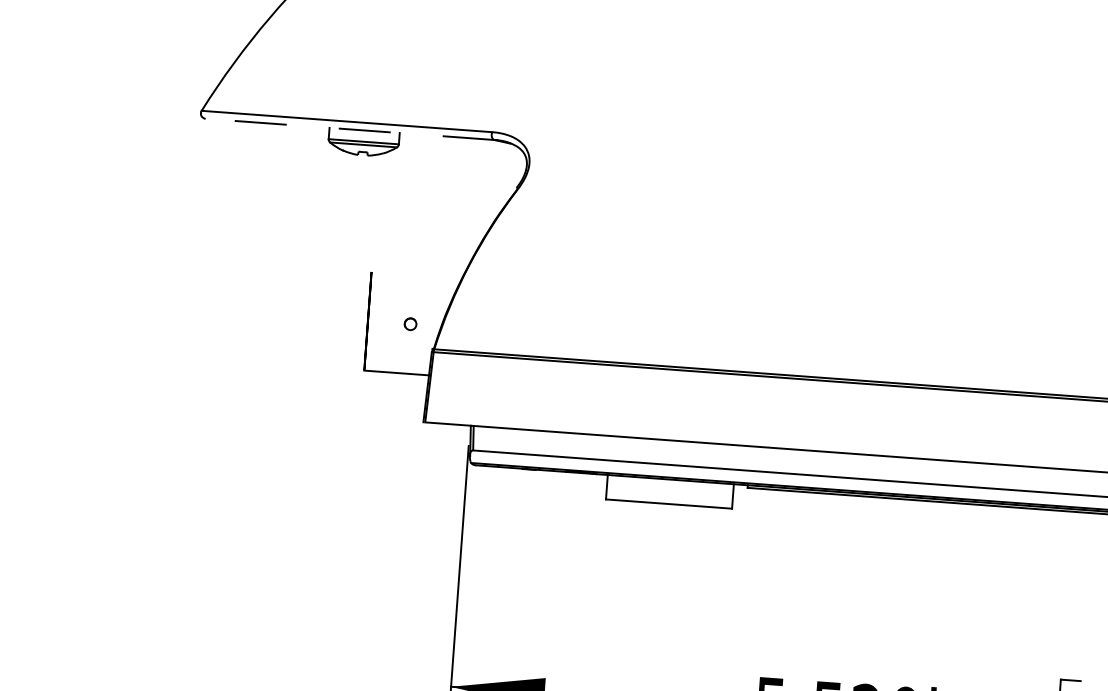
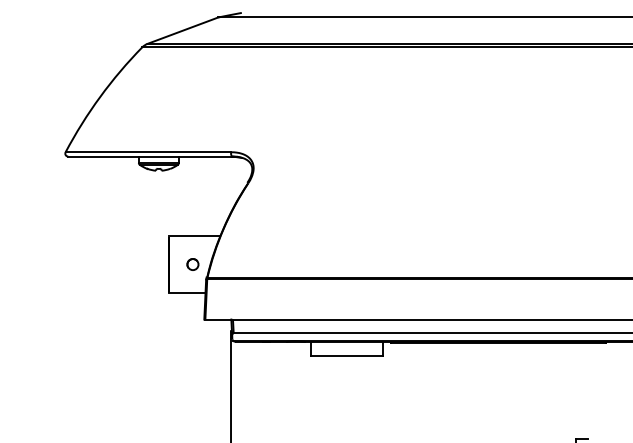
line: (349, 129) -> (150, 156), dashed -> solid
line: (416, 275) -> (194, 236), added
circle: (409, 324) -> (192, 264), size x1.67

